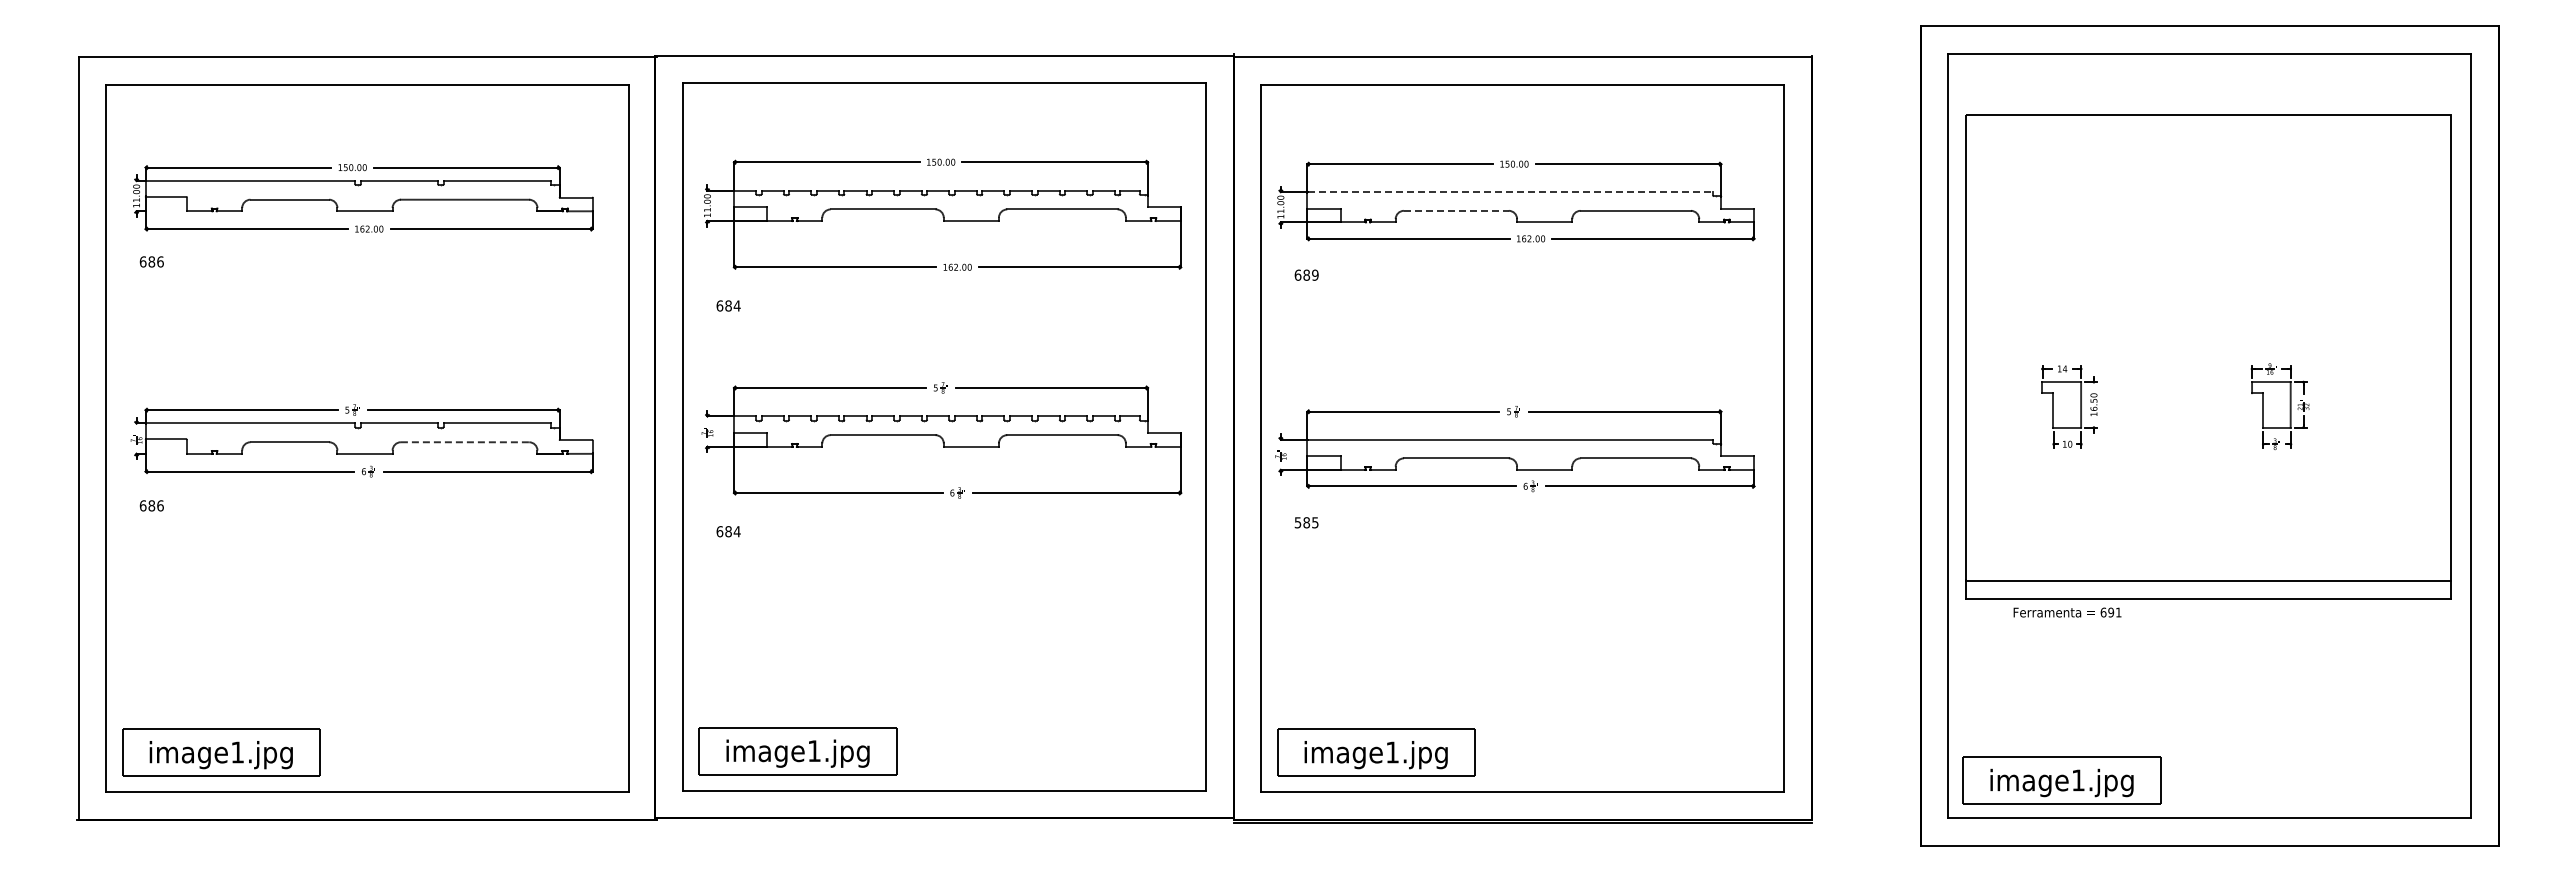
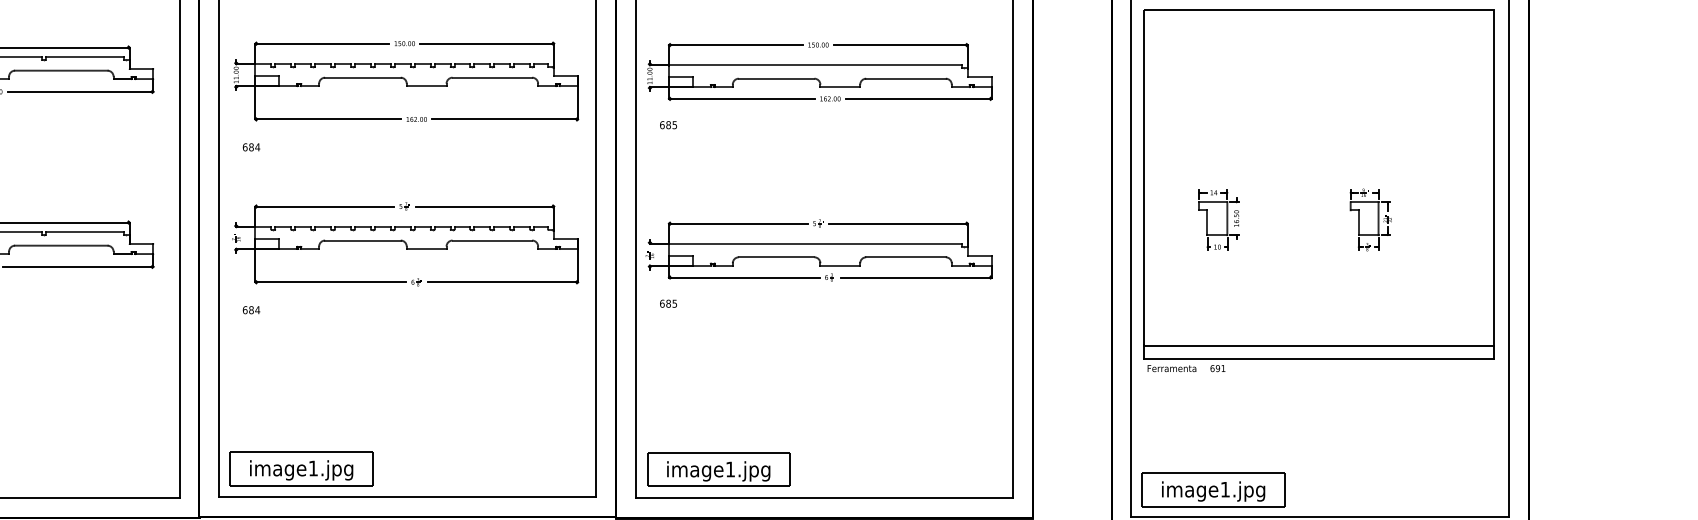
line: (1510, 192) -> (815, 65), dashed -> solid
line: (1456, 210) -> (776, 78), dashed -> solid
text: (1315, 274) -> (674, 124), \c2367469;689 -> \c2367469;685
line: (465, 442) -> (61, 245), dashed -> solid
text: (1297, 522) -> (661, 303), \c2367469;585 -> \c2367469;685
text: (2067, 612) -> (1186, 368), moved

